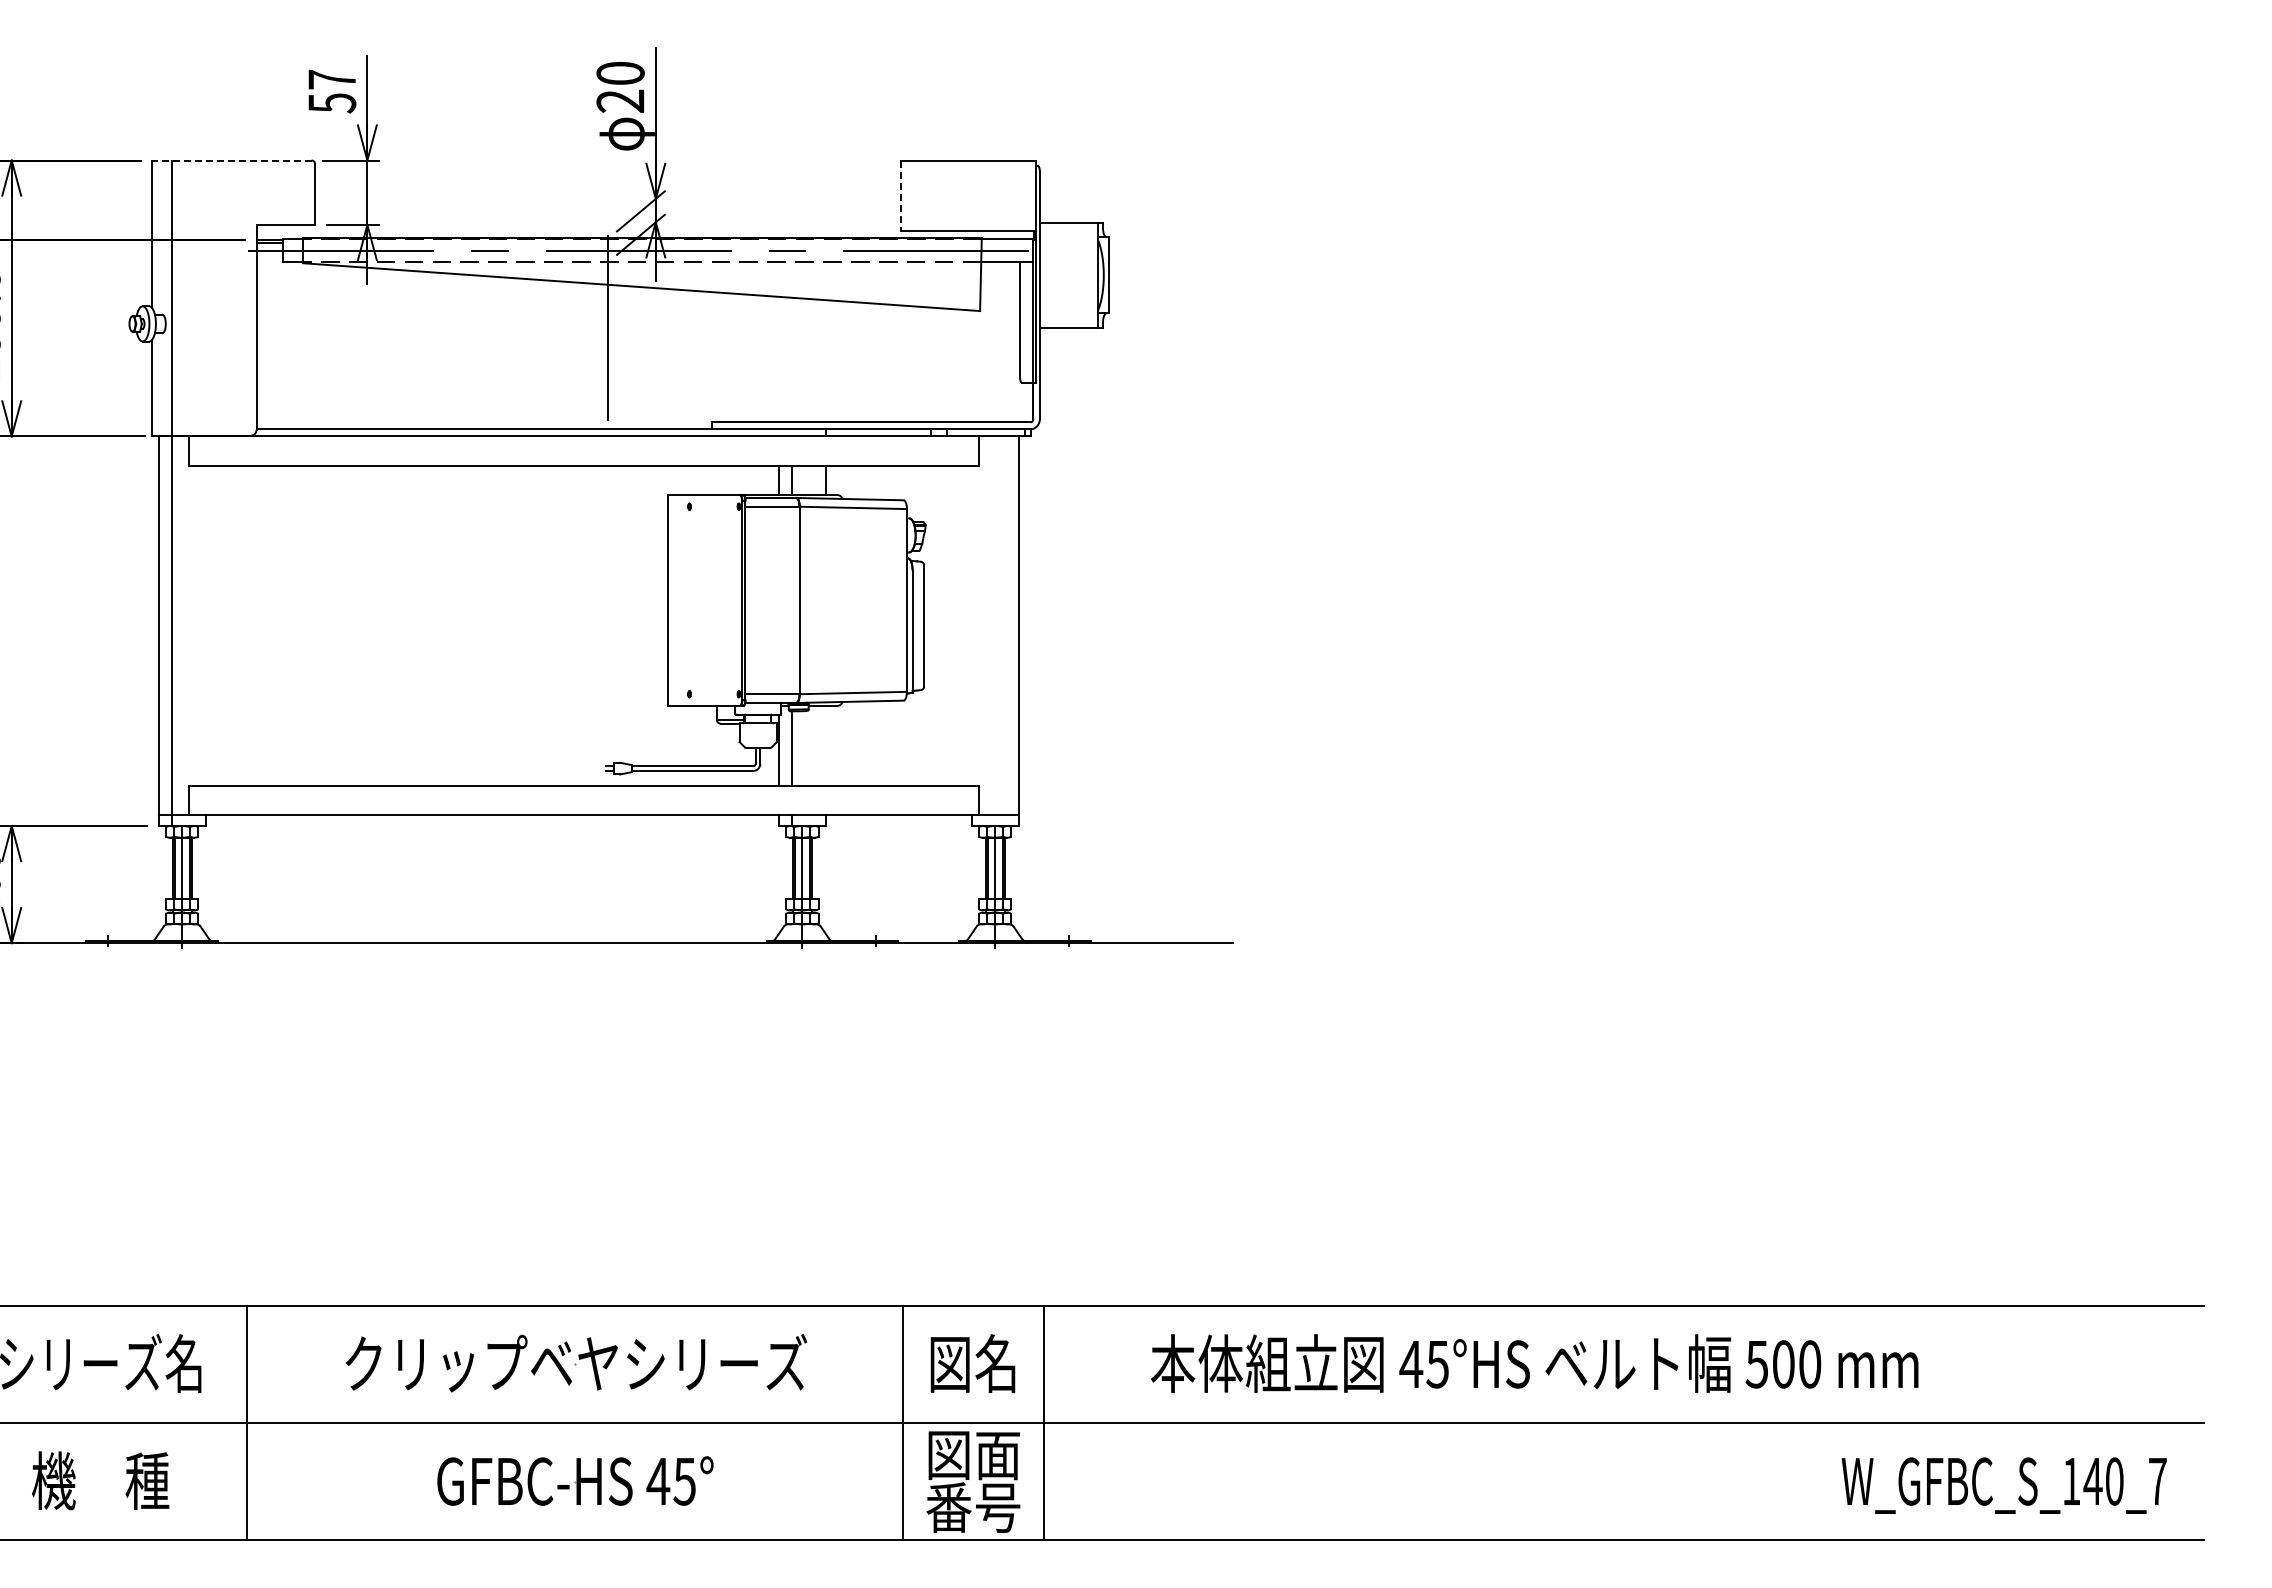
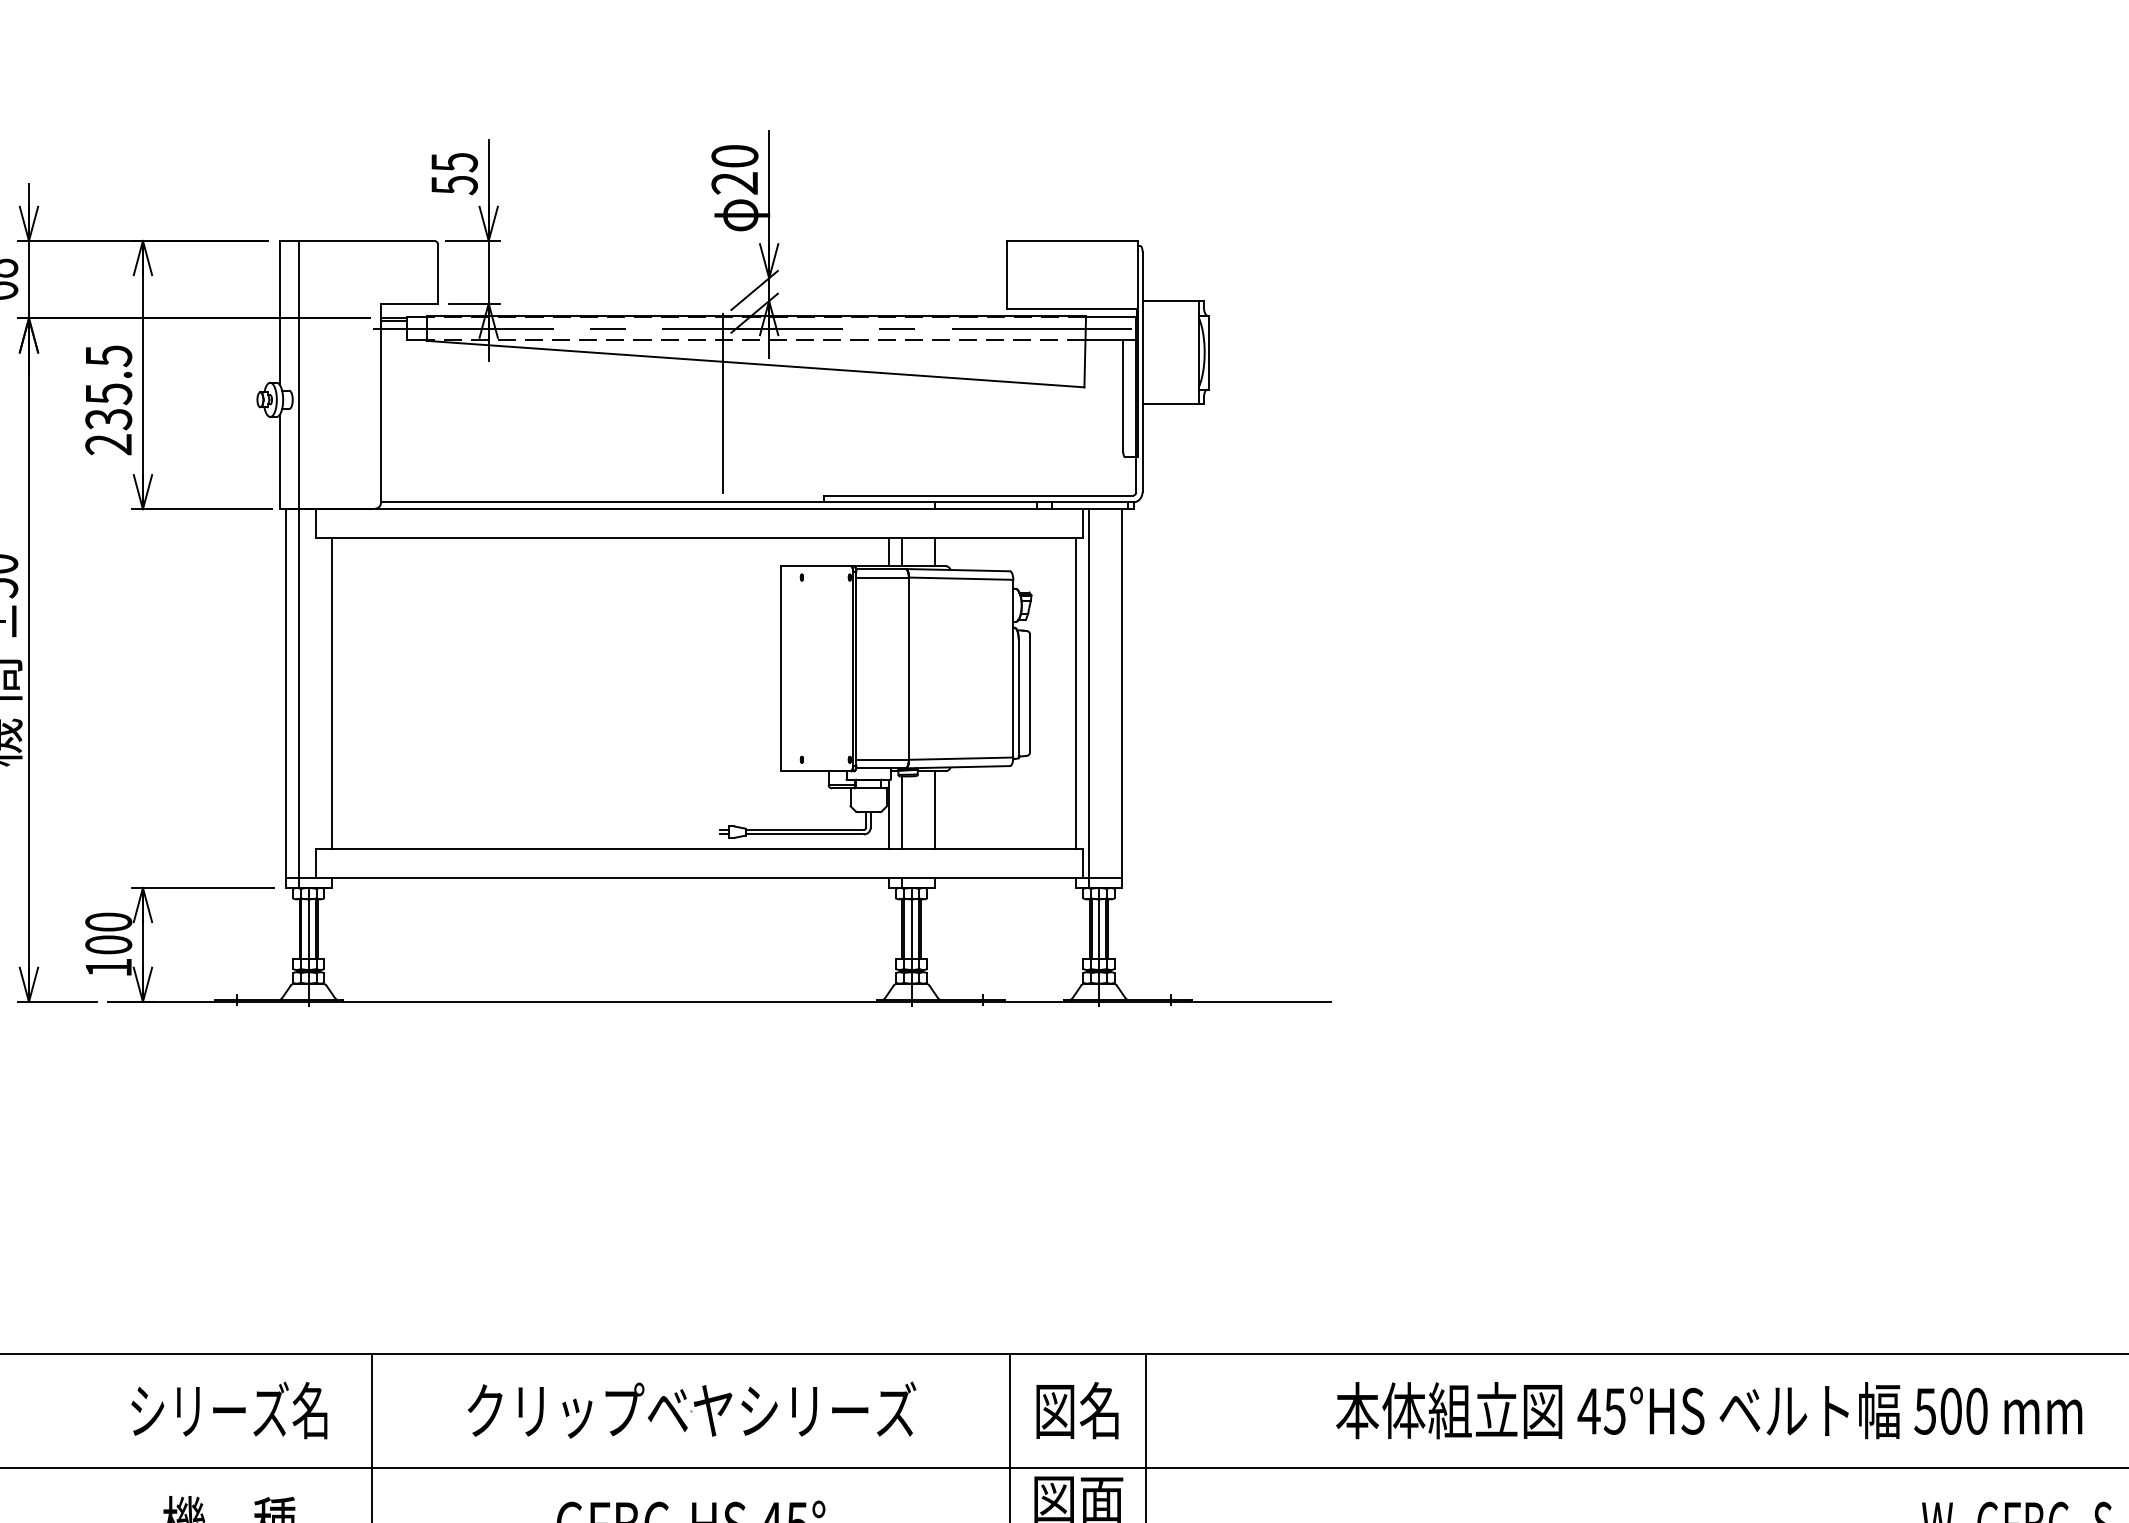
text: (332, 80) -> (454, 163), 57 -> 55
line: (231, 160) -> (356, 240), dashed -> solid
line: (900, 196) -> (1007, 275), dashed -> solid
line: (205, 625) -> (331, 693), added
line: (971, 625) -> (1076, 693), added
line: (985, 631) -> (1089, 698), added
line: (825, 745) -> (934, 809), added
text: (1534, 1363) -> (1708, 1410), moved

